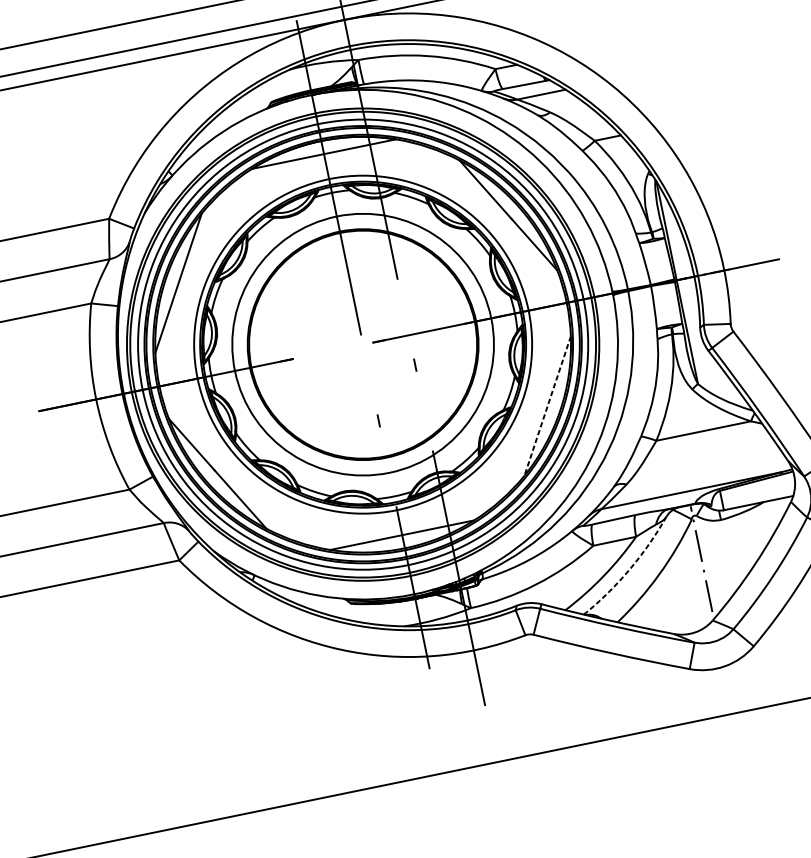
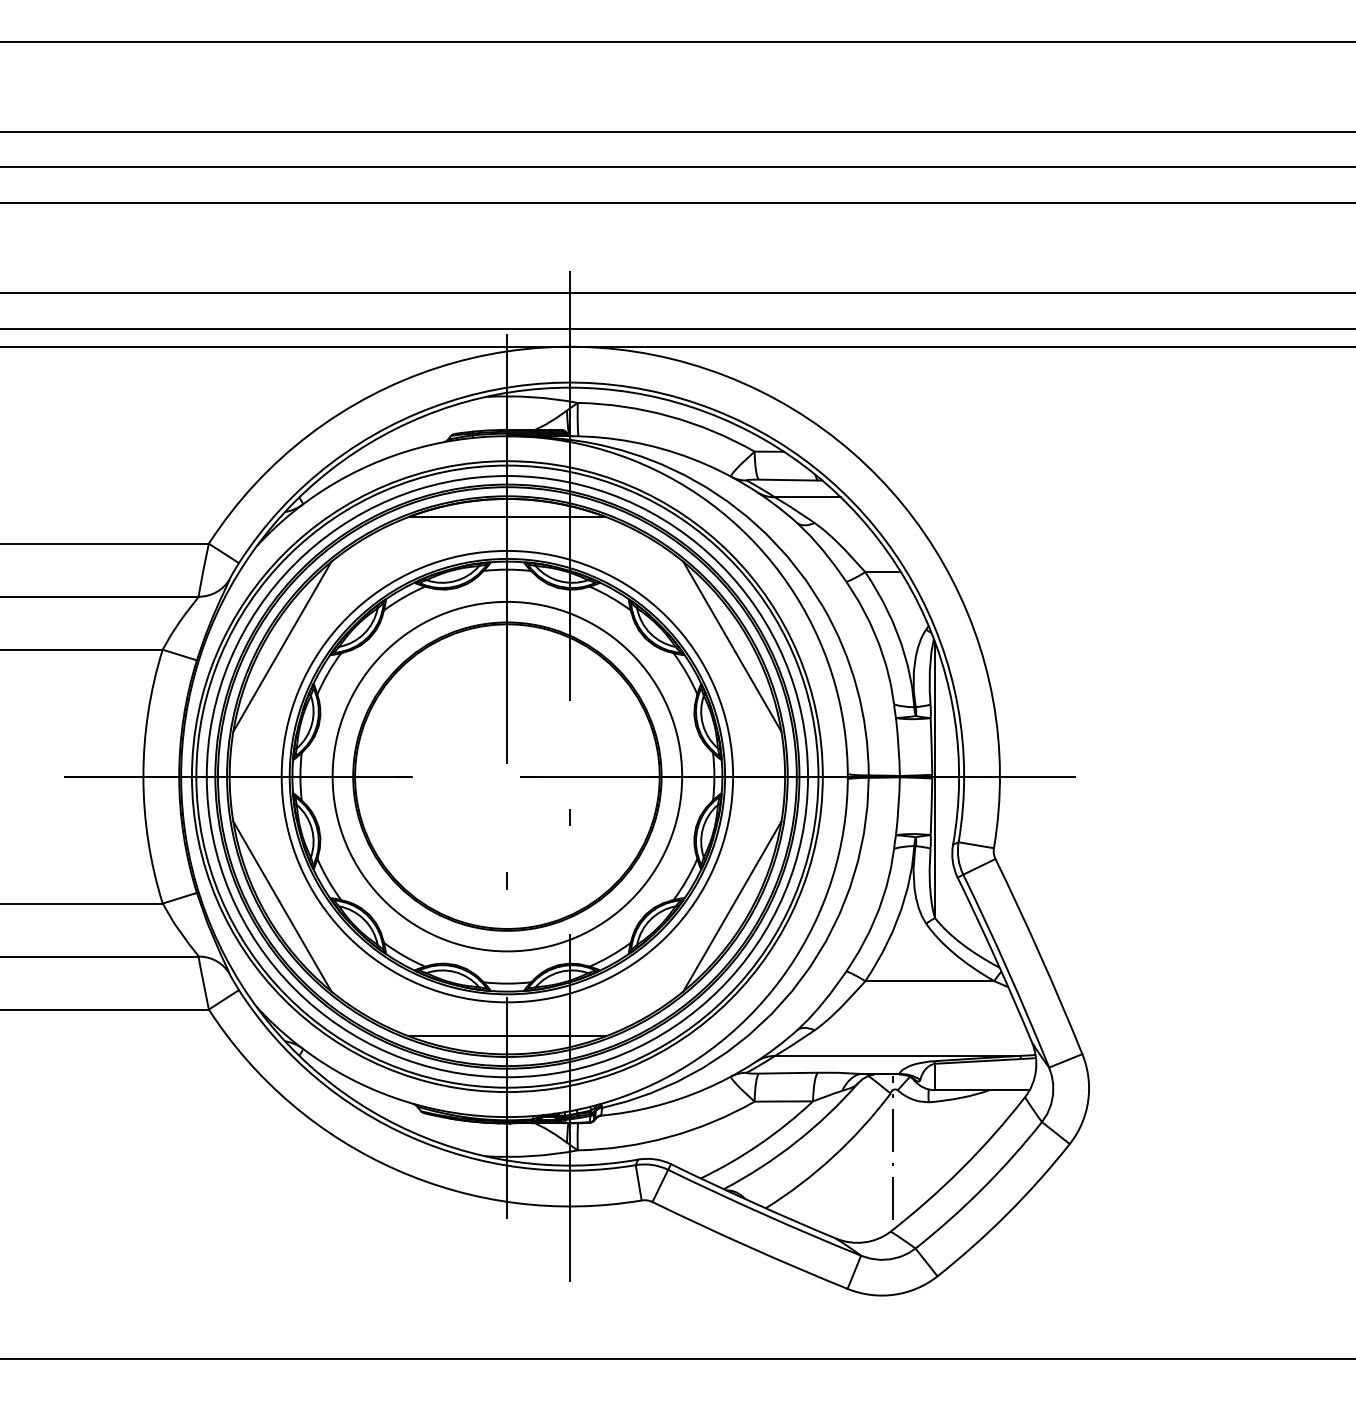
line: (547, 406) -> (732, 906), dashed -> solid
arc: (629, 569) -> (795, 1142), dashed -> solid

